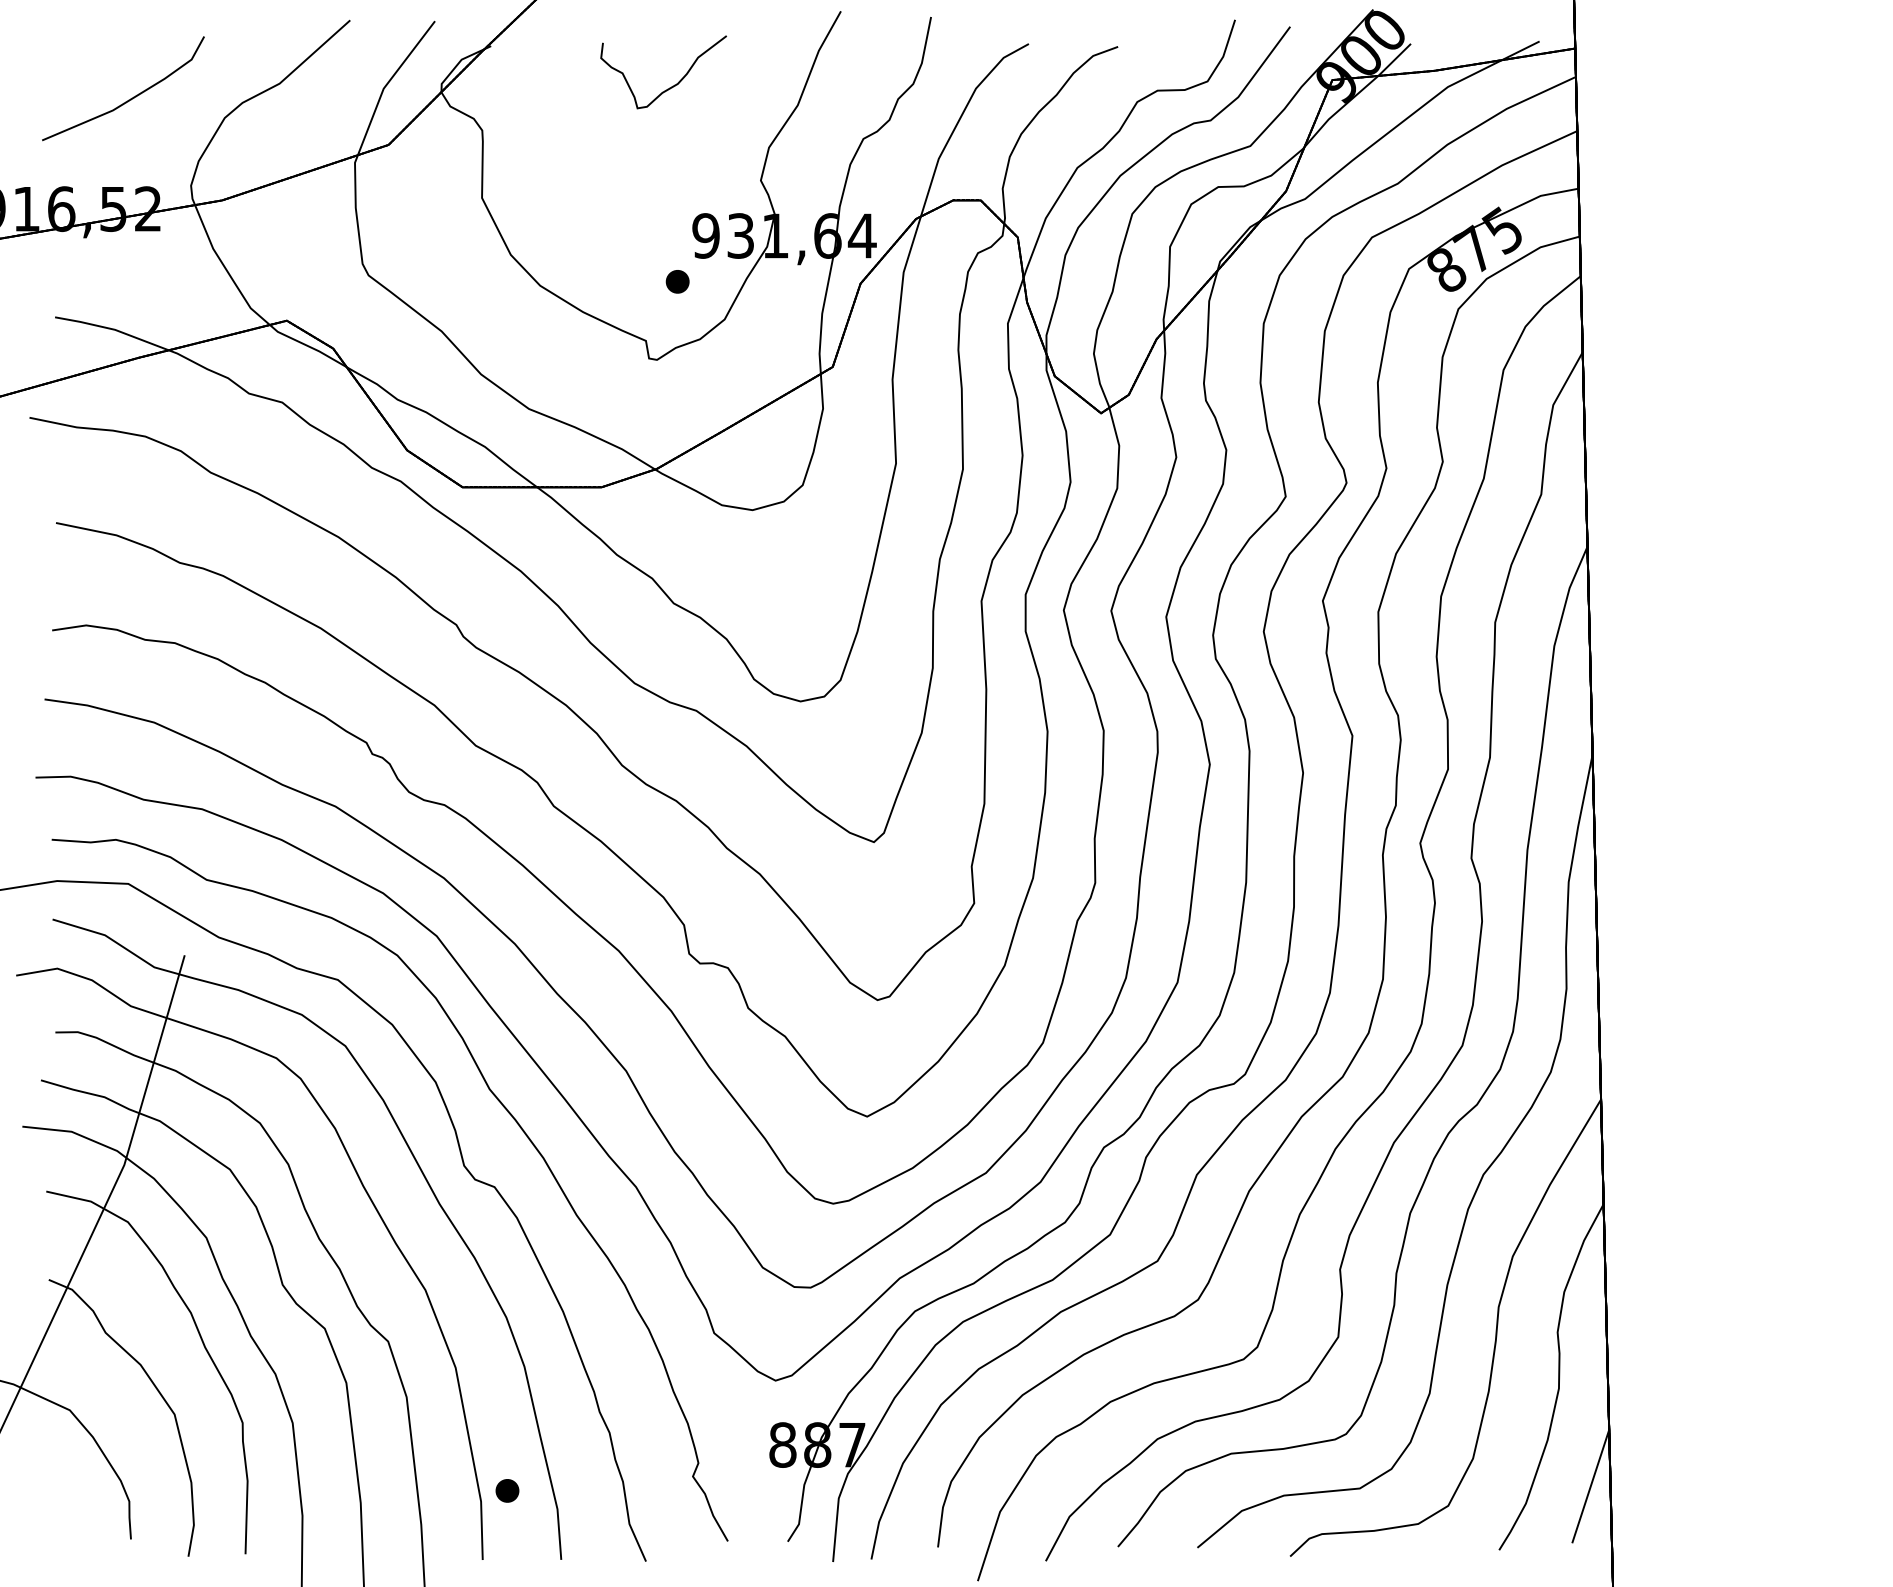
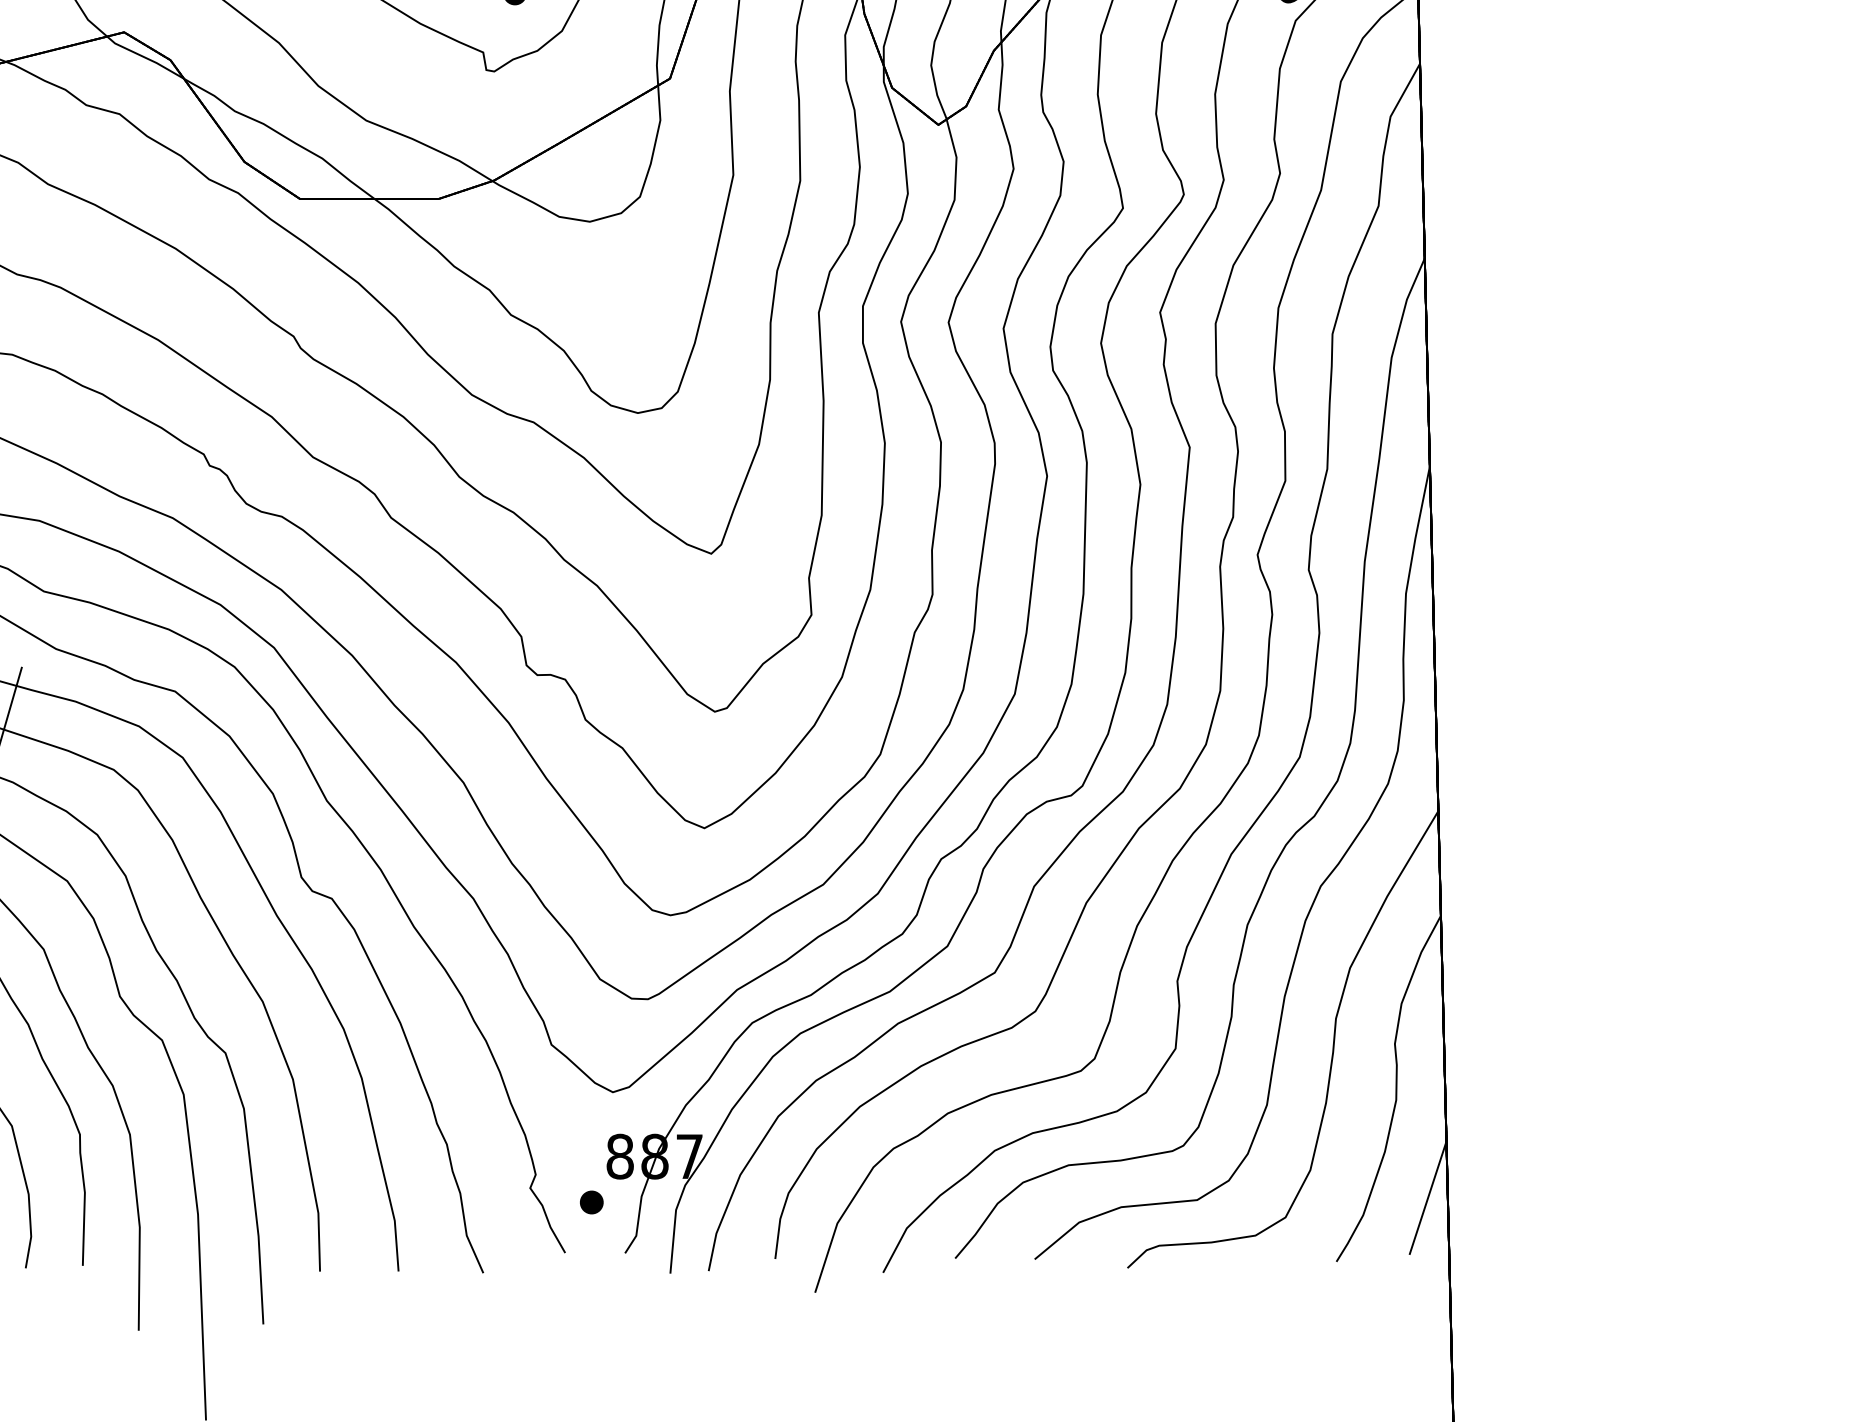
part: (507, 1490) -> (591, 1202), moved

